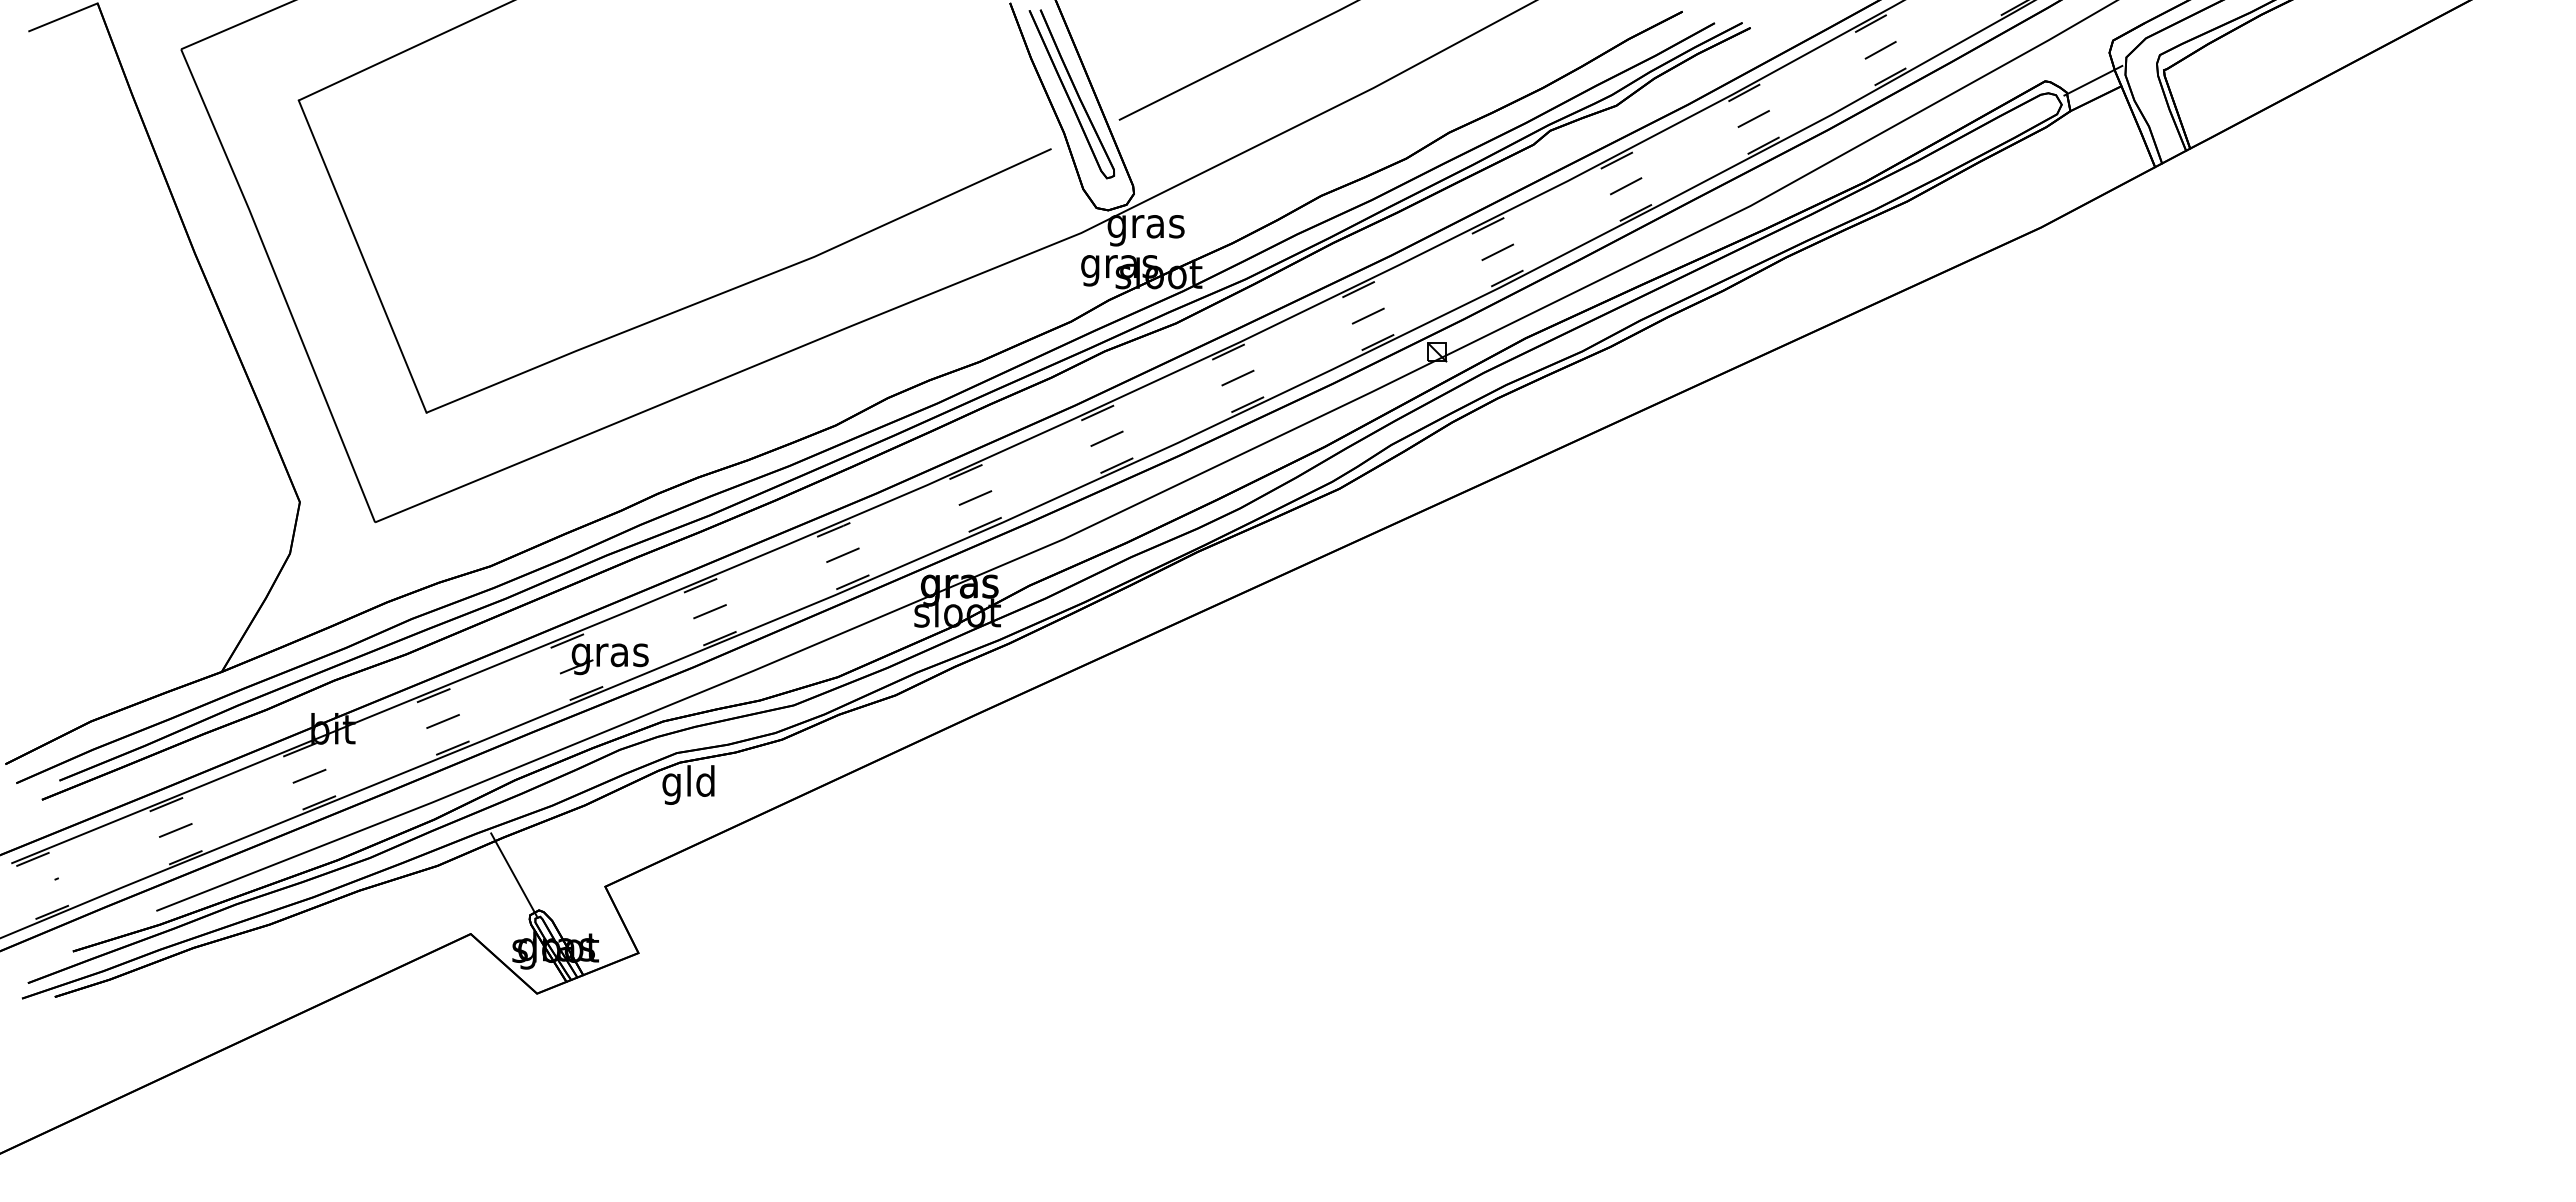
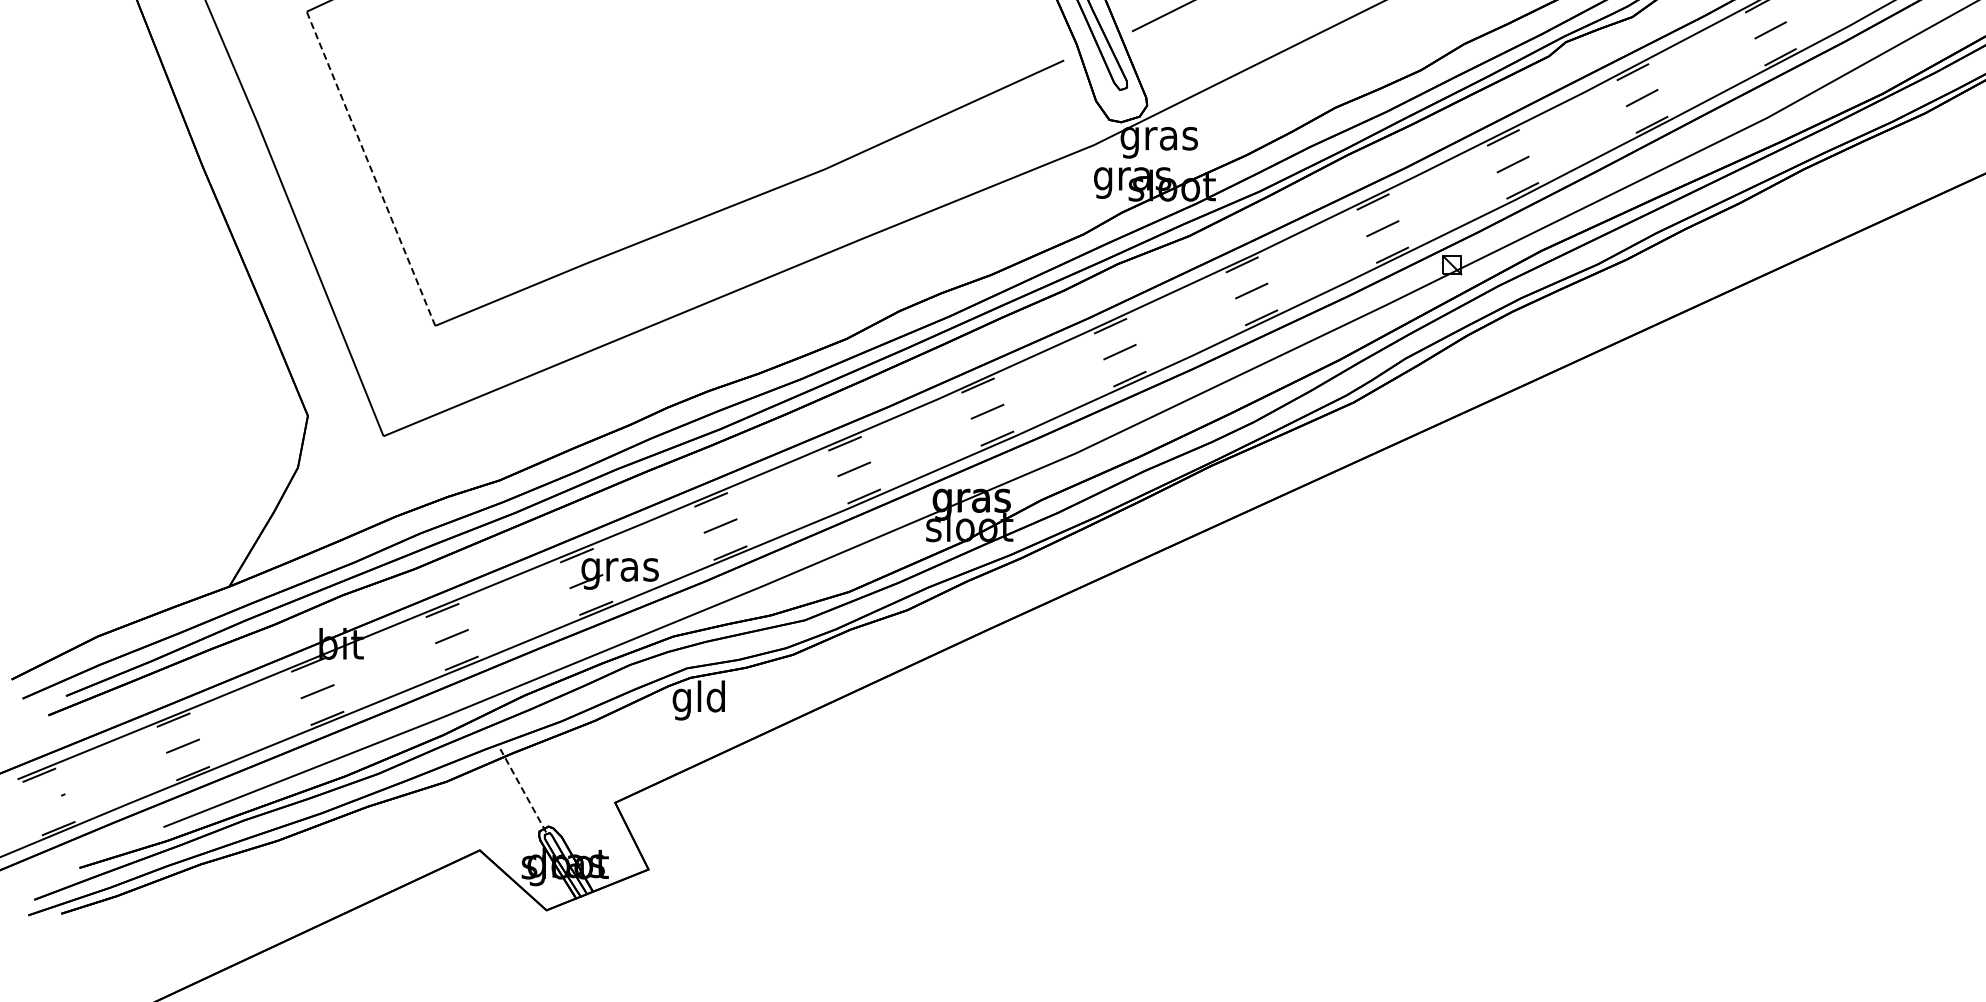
line: (362, 256) -> (370, 168), solid -> dashed
line: (513, 874) -> (522, 790), solid -> dashed

